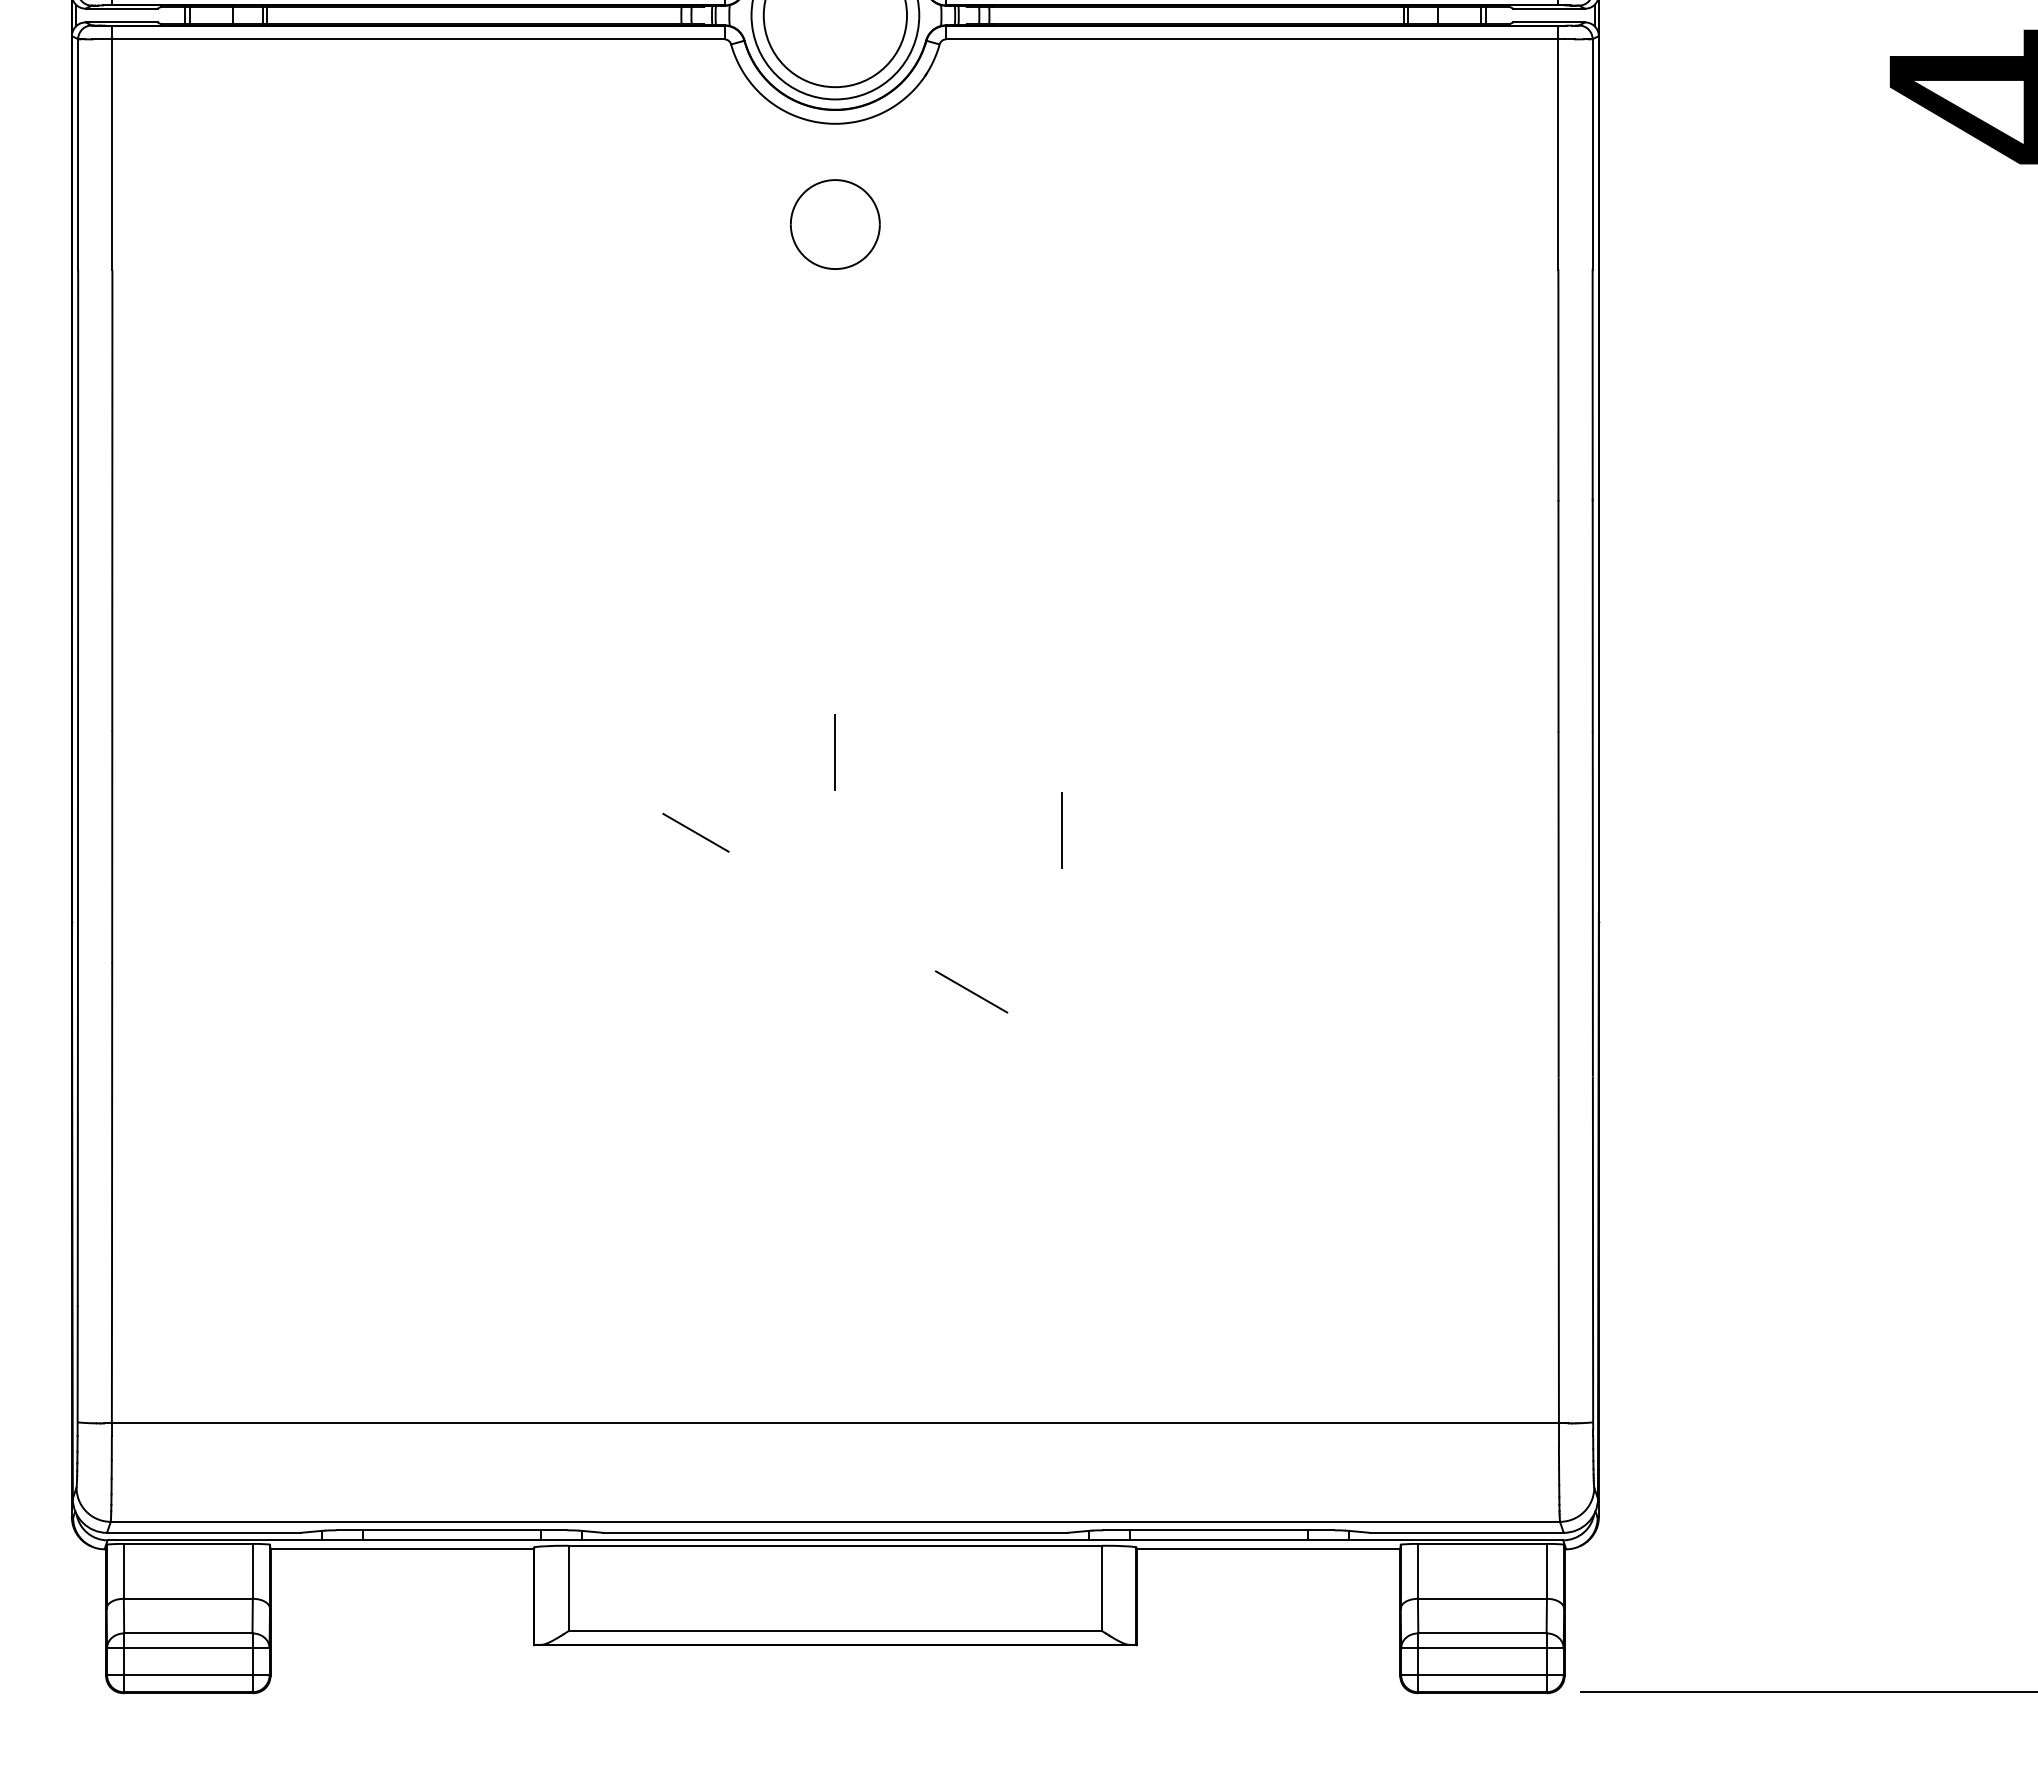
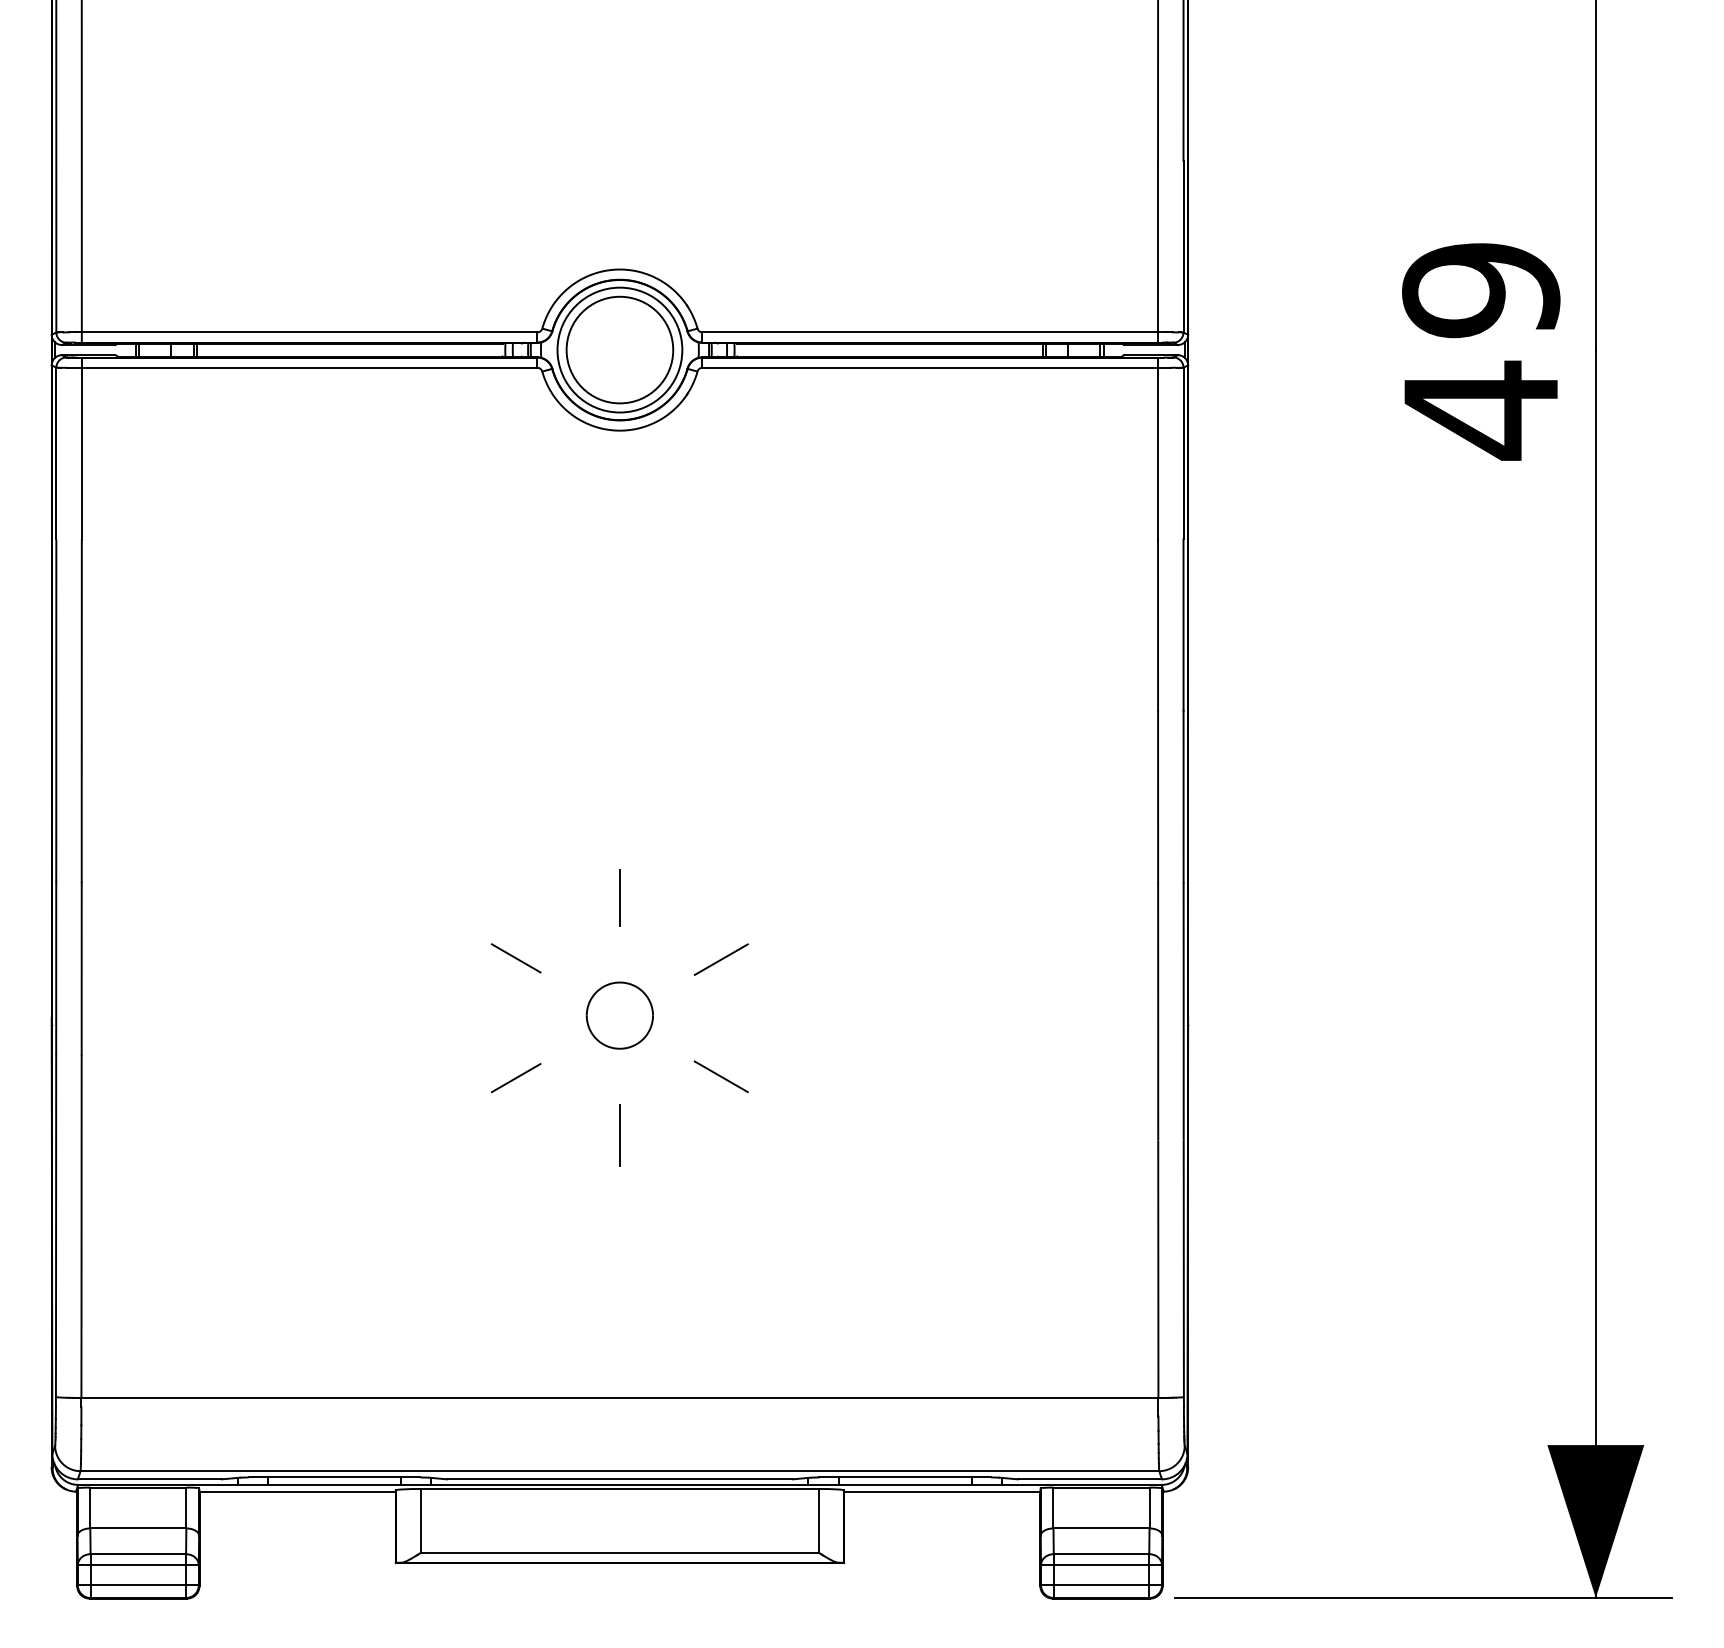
part: (834, 224) -> (619, 1015), moved
line: (1061, 828) -> (788, 955), removed
line: (970, 834) -> (720, 959), added
line: (695, 994) -> (515, 1078), added
line: (834, 1070) -> (619, 1135), added

